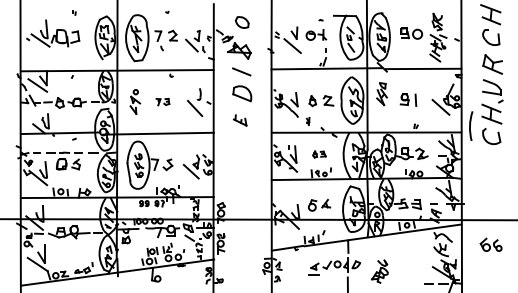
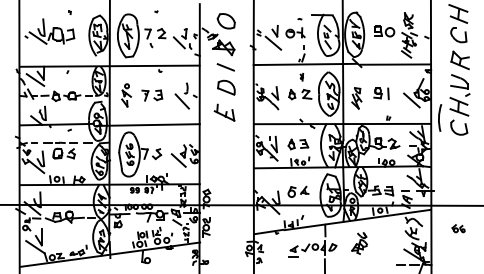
part: (242, 22) -> (226, 21), size x1.43
part: (381, 94) -> (356, 98), moved
part: (162, 101) -> (151, 94), size x1.67
part: (239, 120) -> (223, 112), size x1.67
part: (307, 121) -> (301, 77), moved
part: (319, 154) -> (298, 144), size x1.67
part: (490, 244) -> (458, 228), size x0.62
part: (379, 271) -> (359, 243), moved

